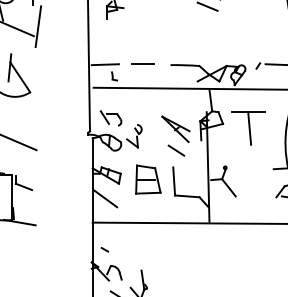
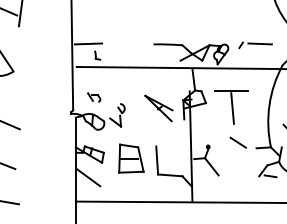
line: (142, 63) -> (125, 42), removed
part: (110, 118) -> (93, 97), size x0.6
line: (176, 150) -> (238, 142), moved

